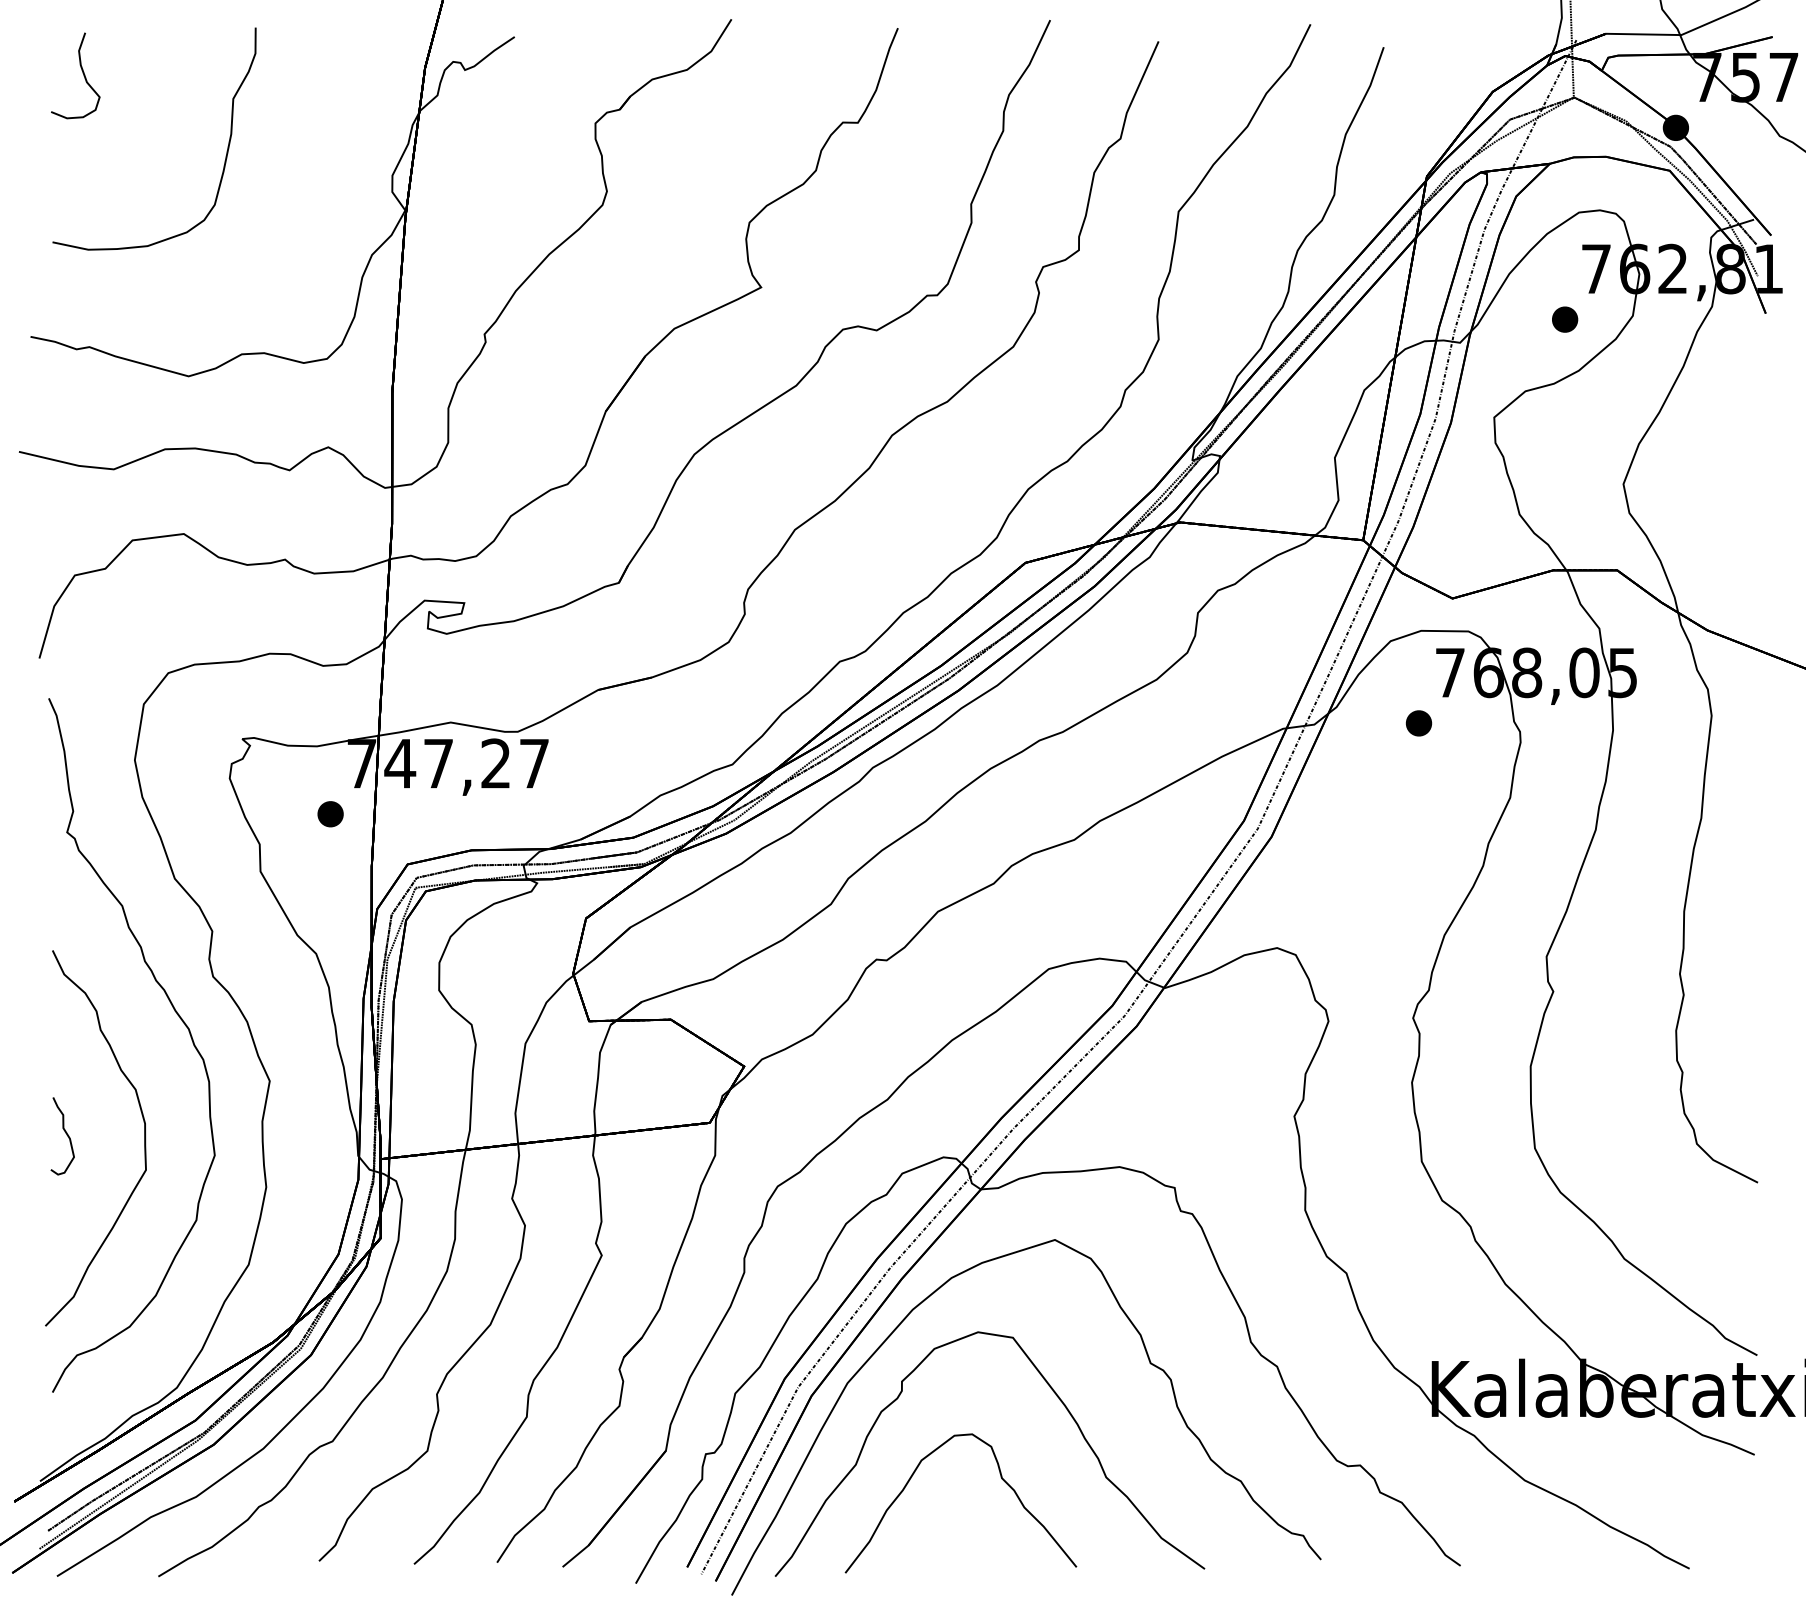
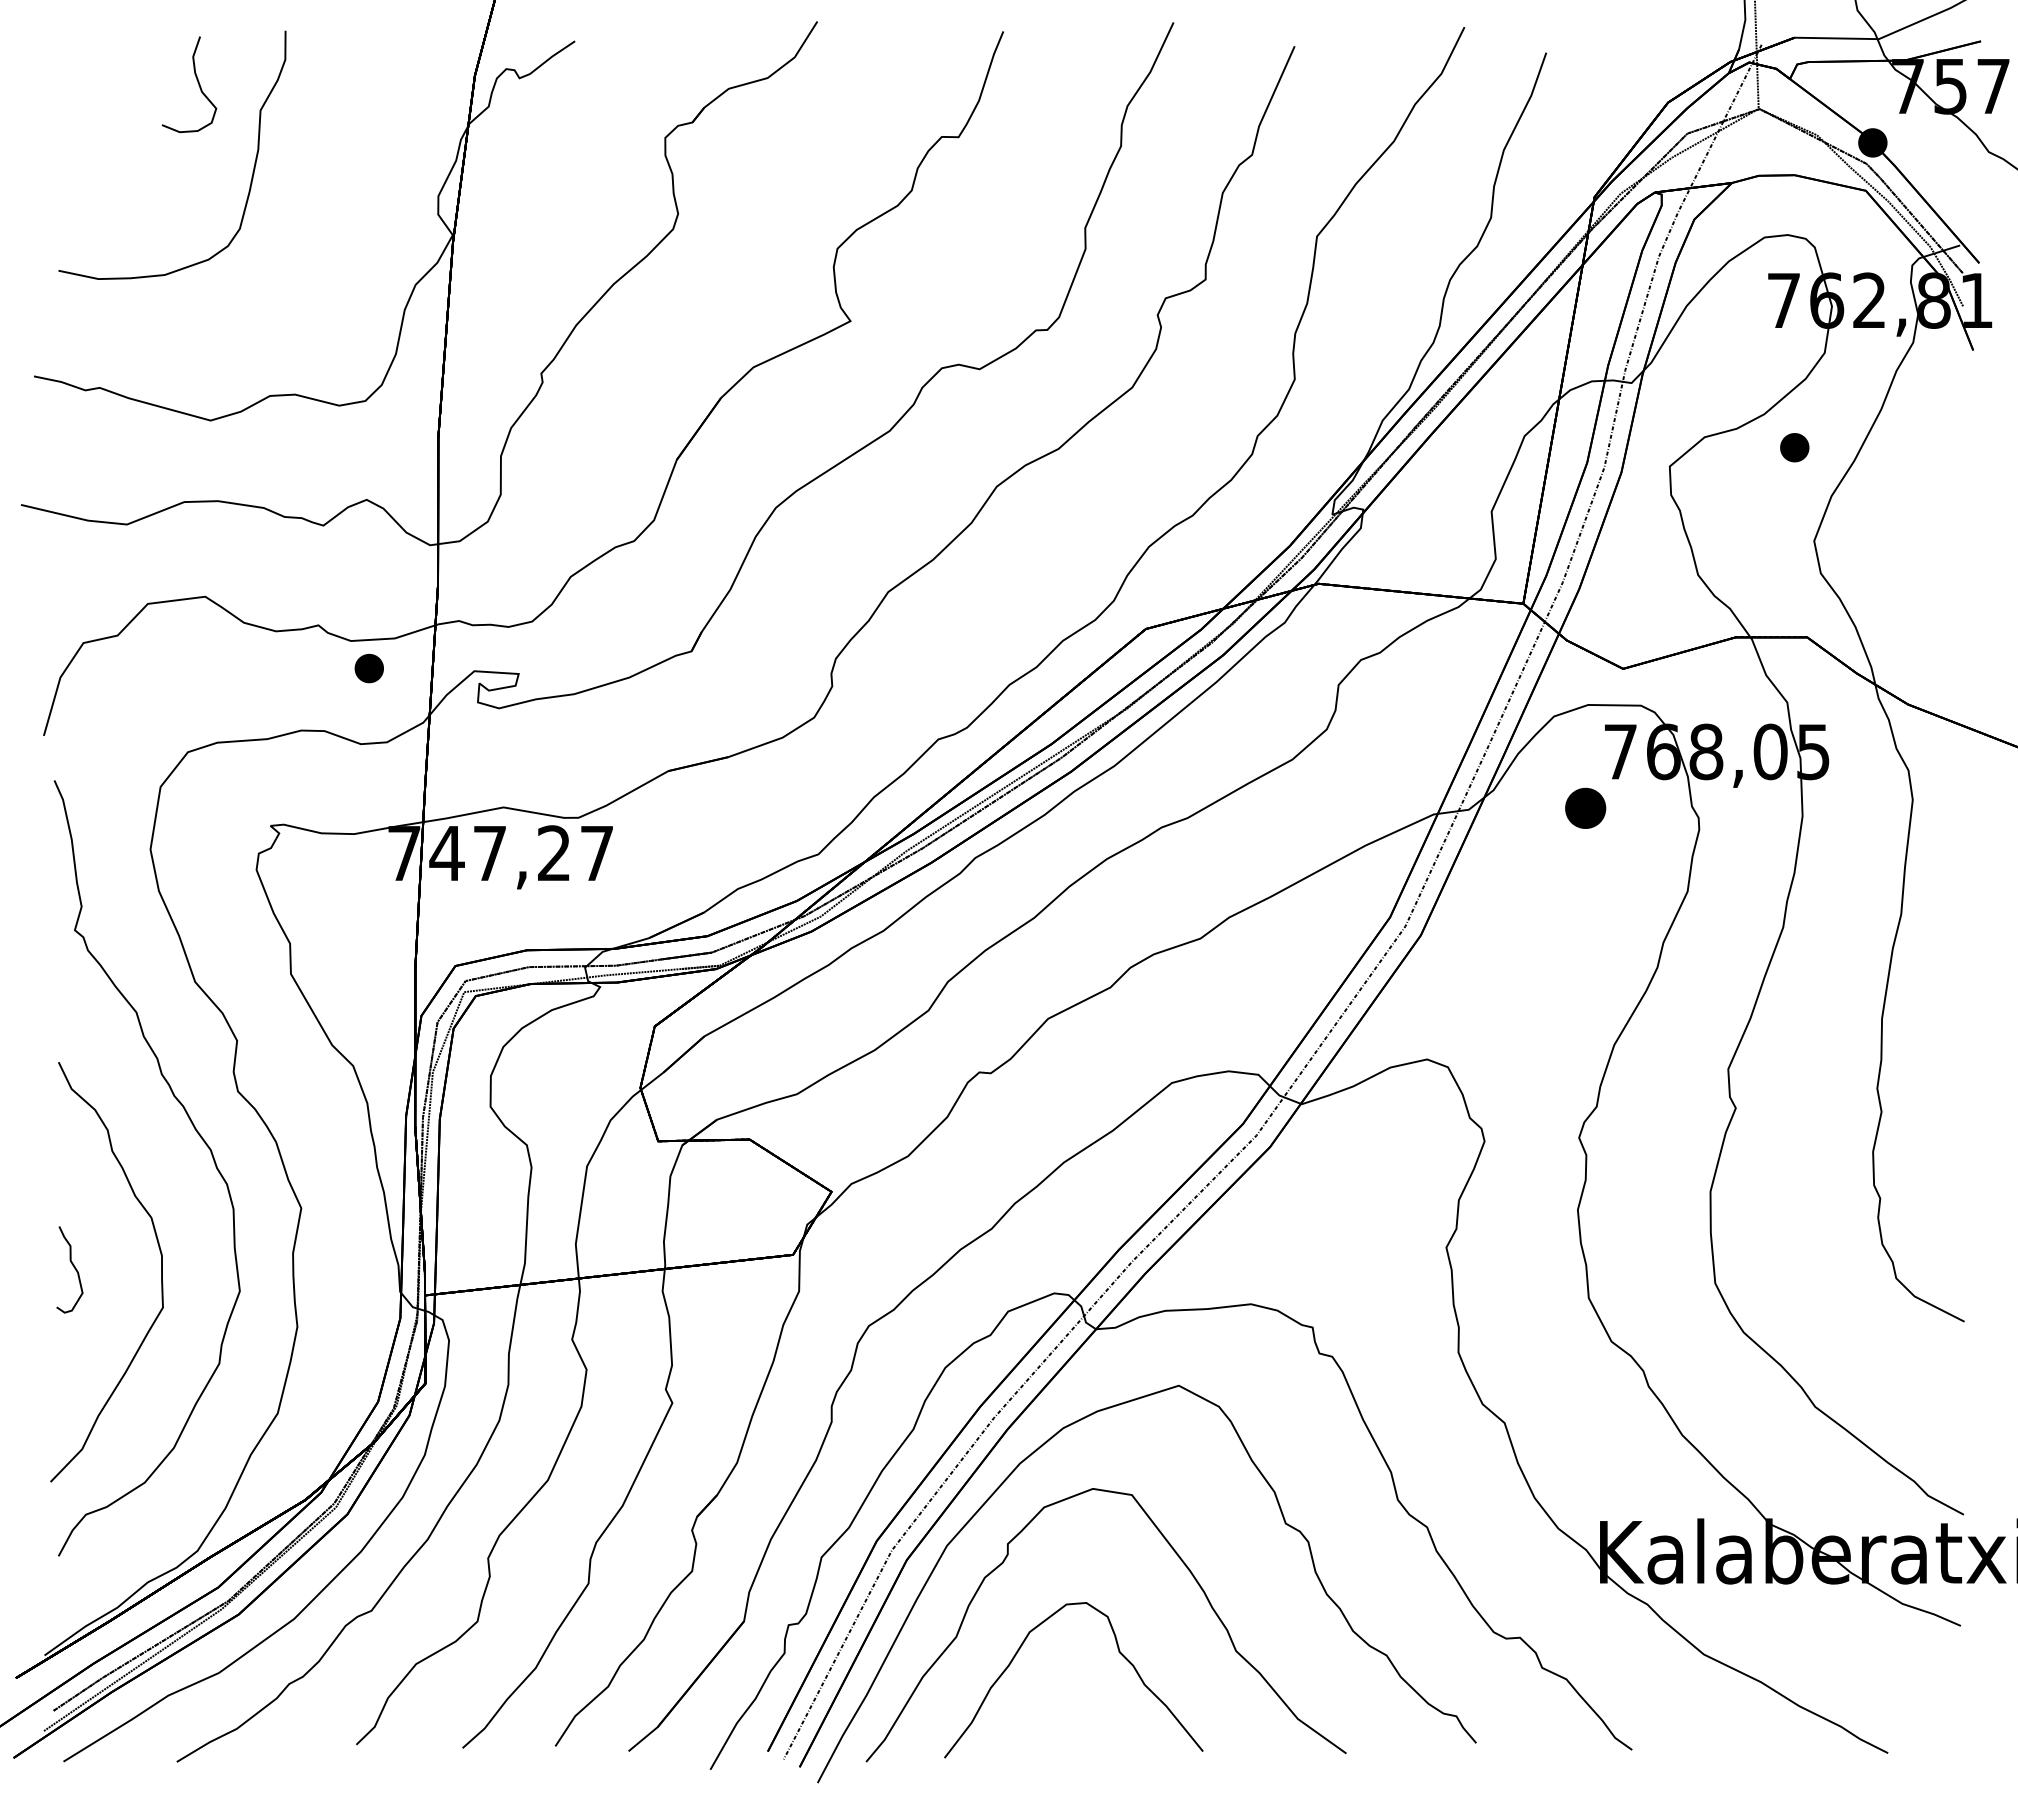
part: (82, 73) -> (197, 82), moved
part: (1565, 319) -> (1795, 447), moved
part: (1418, 723) -> (1585, 808), size x1.4
part: (330, 814) -> (369, 668), moved

